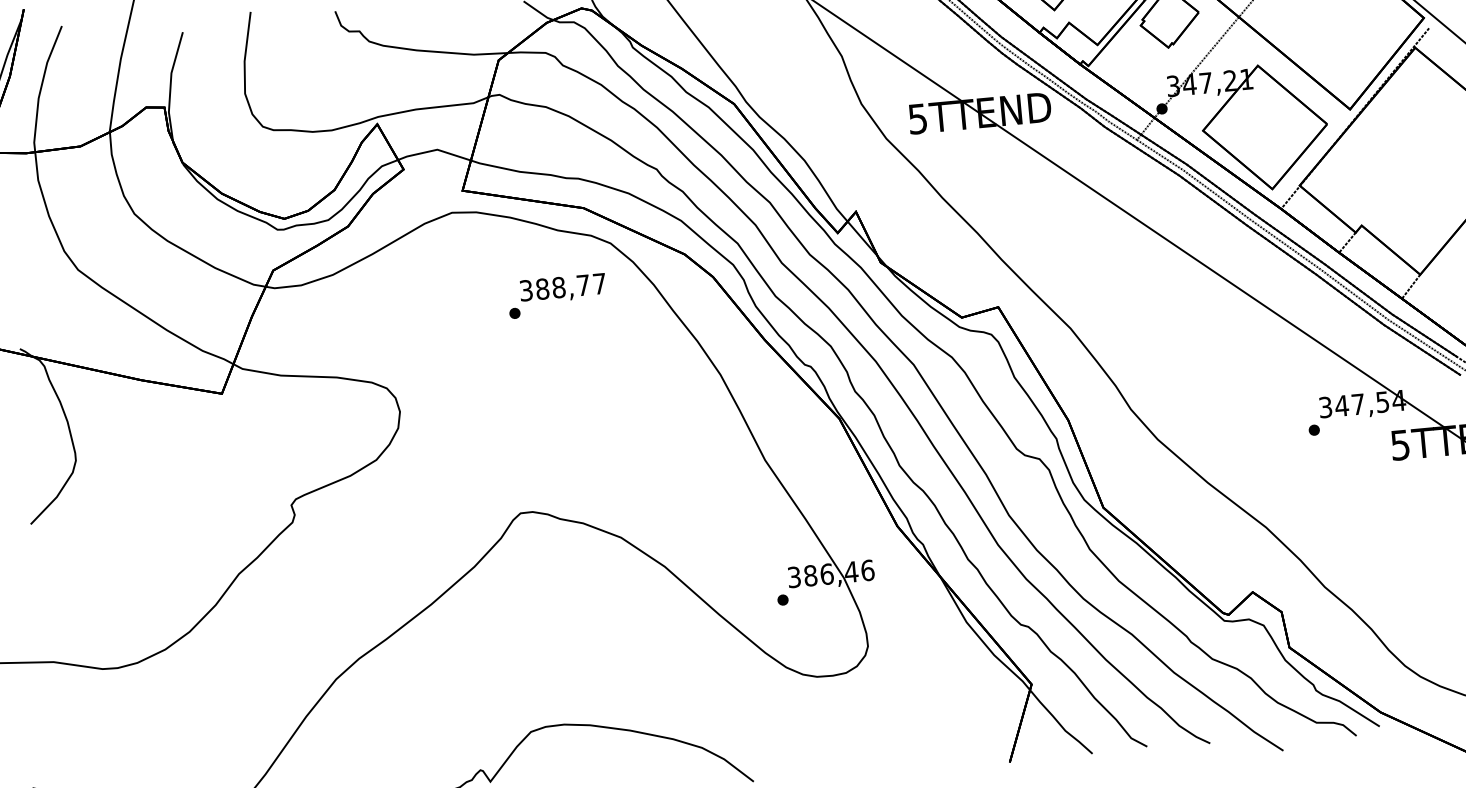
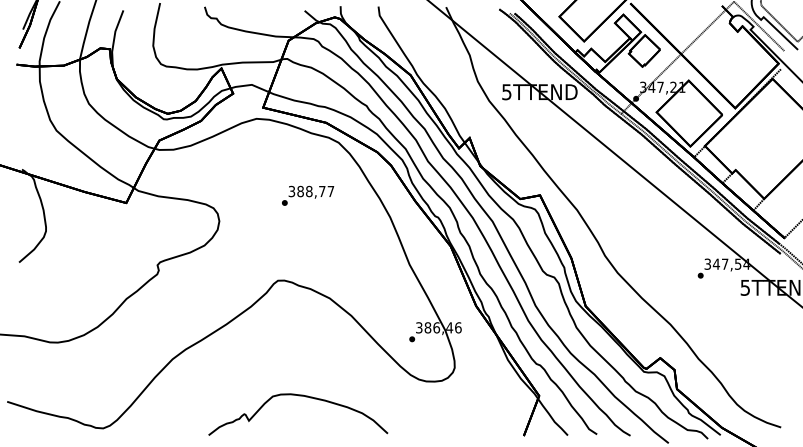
text: (558, 295) -> (308, 195), moved

